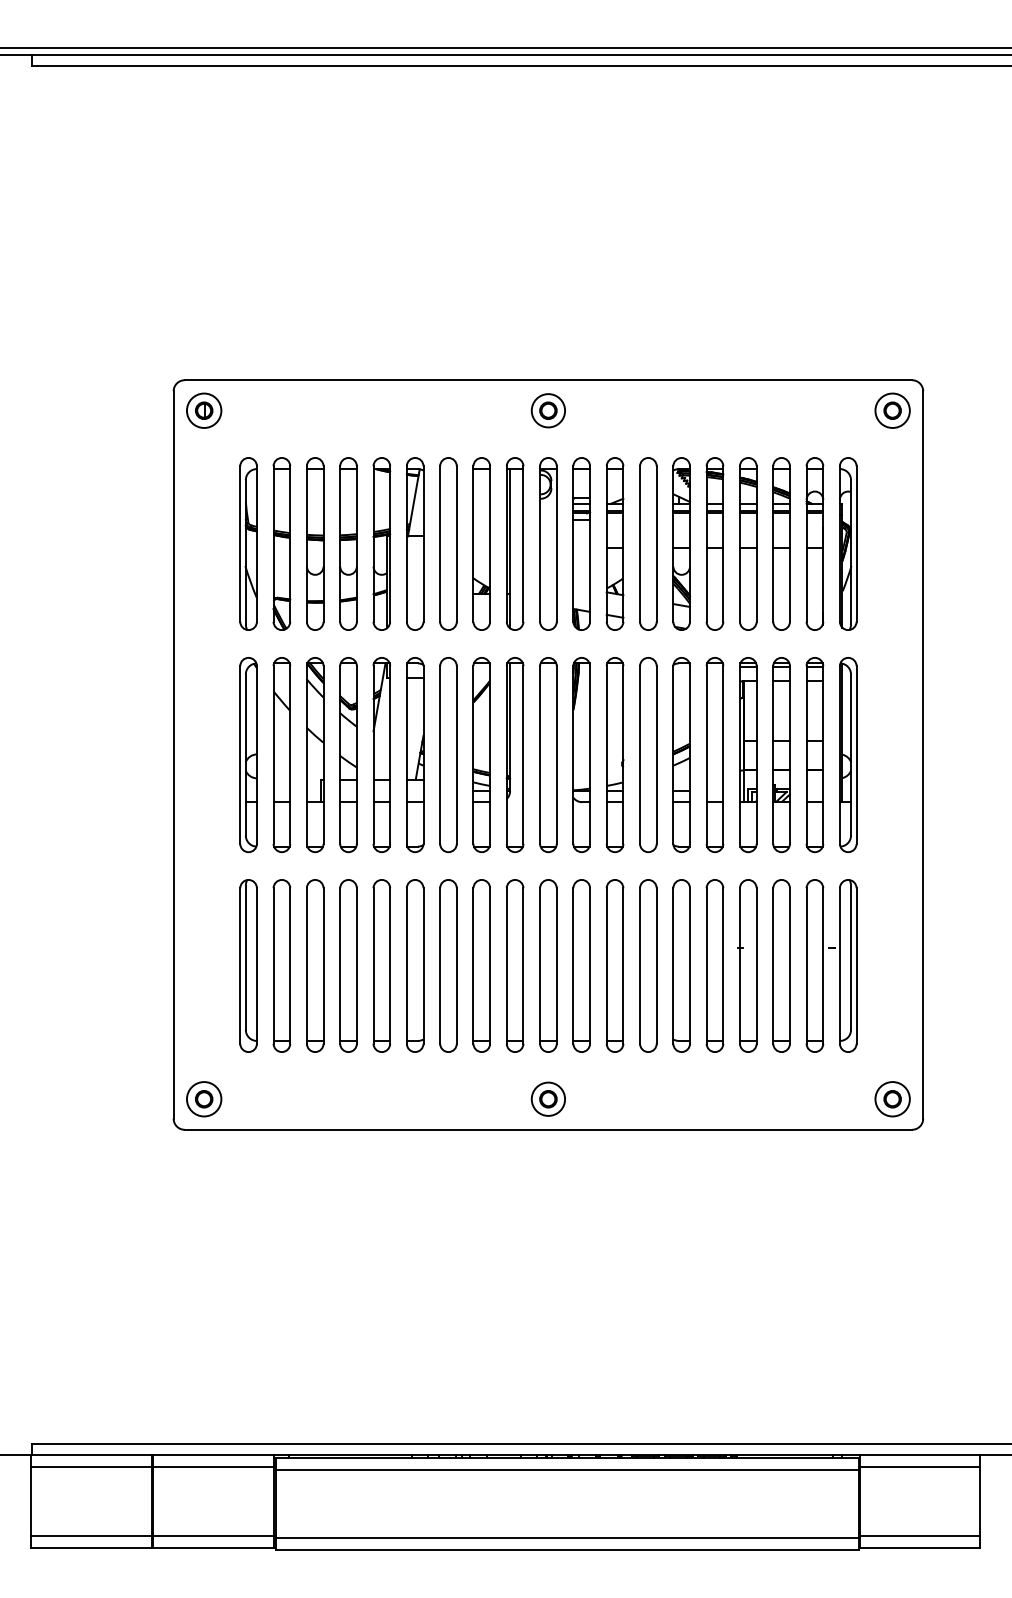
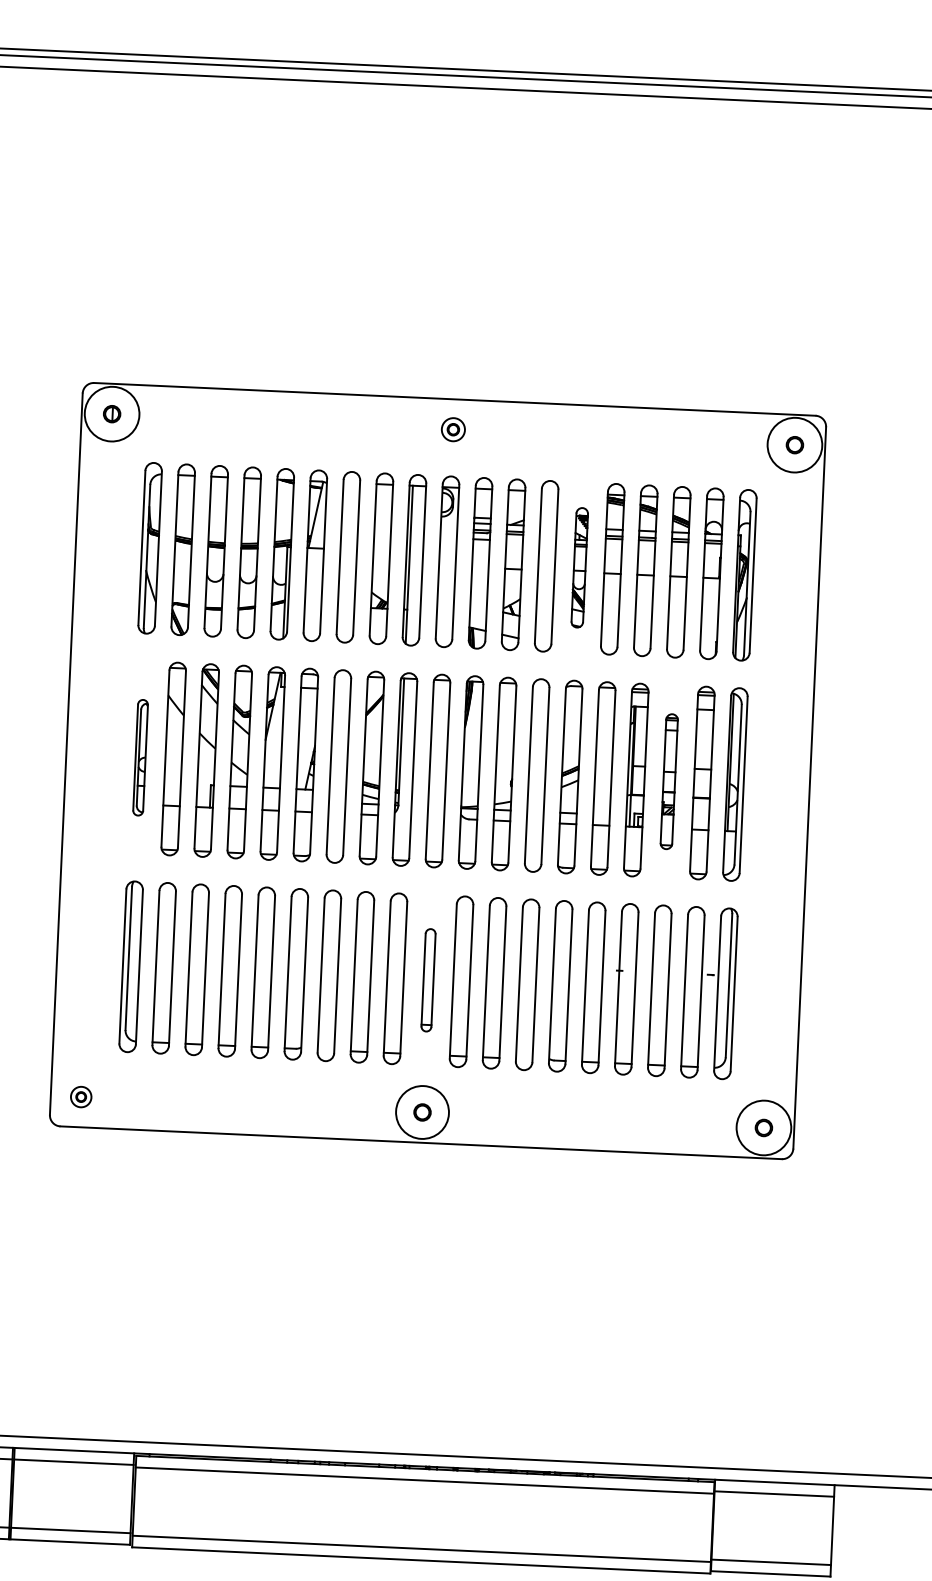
circle: (203, 410) -> (111, 413), size x1.6
part: (547, 410) -> (452, 429), size x0.7
circle: (892, 410) -> (794, 444), size x1.6
part: (681, 543) -> (579, 567), size x0.7
part: (248, 755) -> (140, 758), size x0.6
part: (781, 755) -> (669, 782), size x0.7
part: (548, 965) -> (428, 979), size x0.6
circle: (548, 1098) -> (422, 1111), size x1.6
part: (204, 1099) -> (81, 1097), size x0.6
circle: (892, 1099) -> (763, 1128), size x1.6

